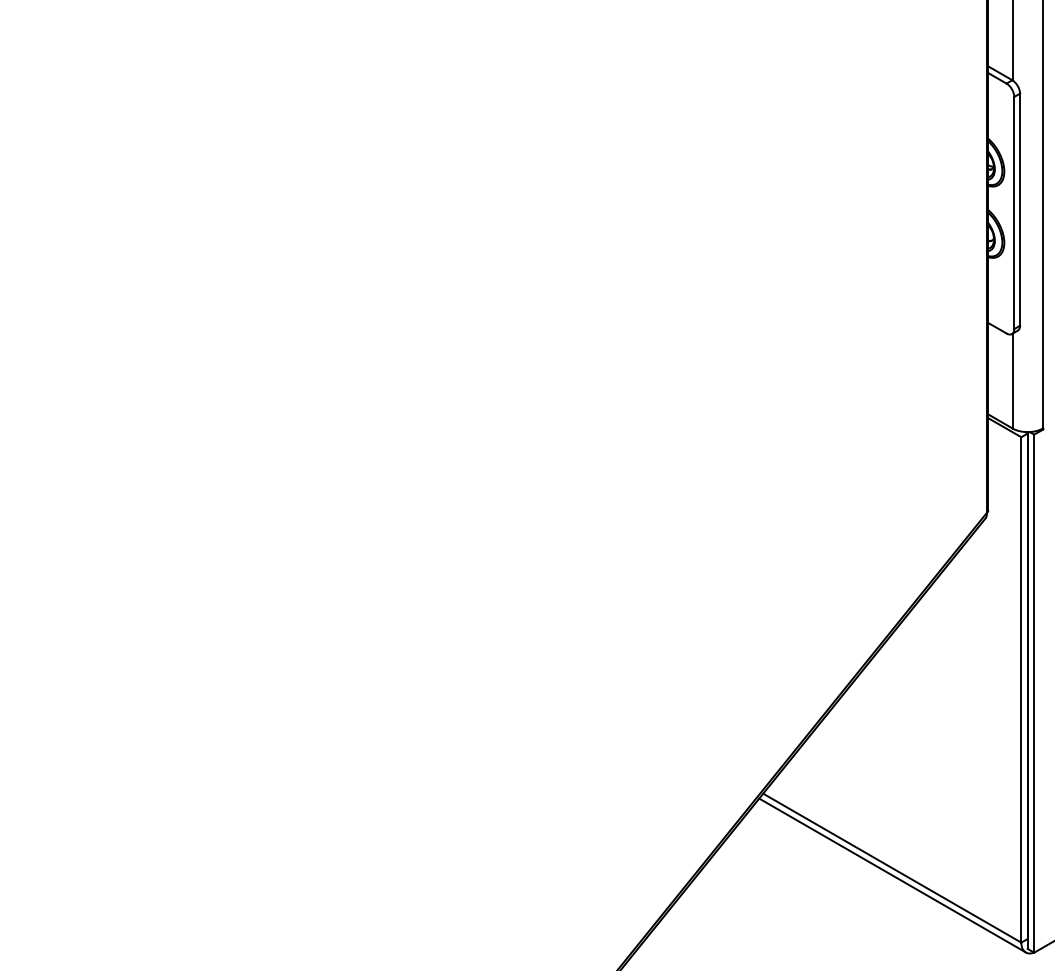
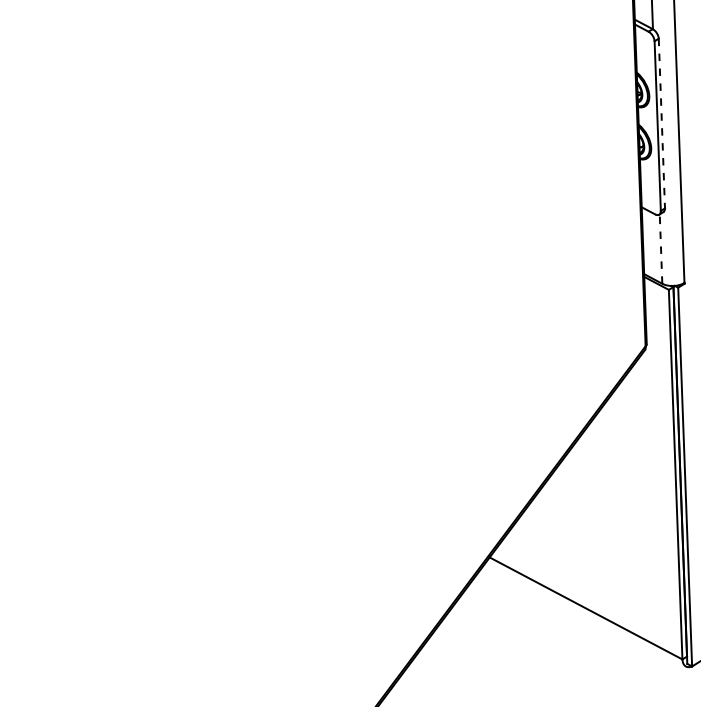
line: (1020, 210) -> (662, 124), solid -> dashed
line: (1012, 380) -> (660, 248), solid -> dashed
line: (892, 875) -> (586, 613), removed

